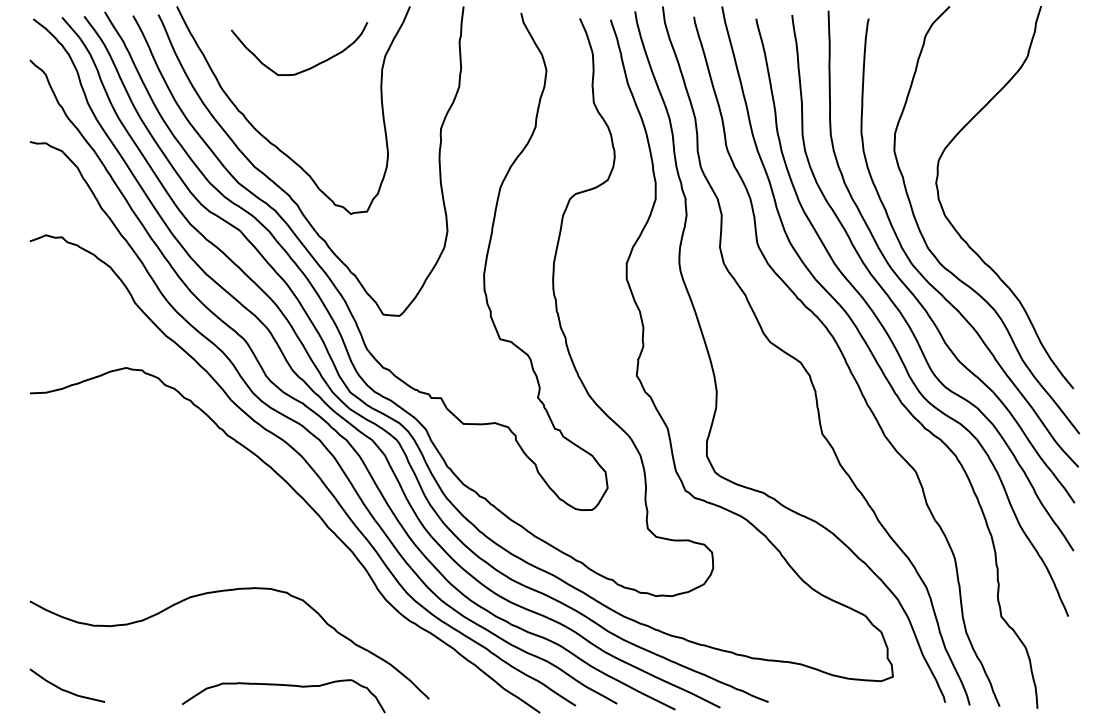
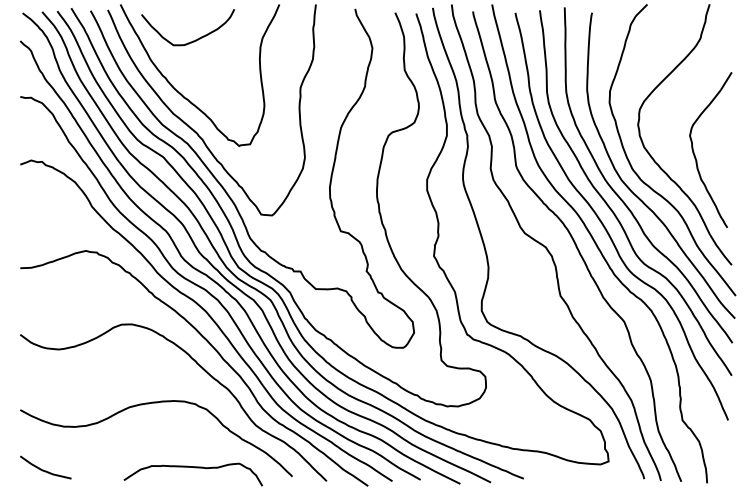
curve: (310, 66) -> (195, 39), moved
curve: (1020, 226) -> (695, 154), added
curve: (300, 544) -> (204, 371), added

